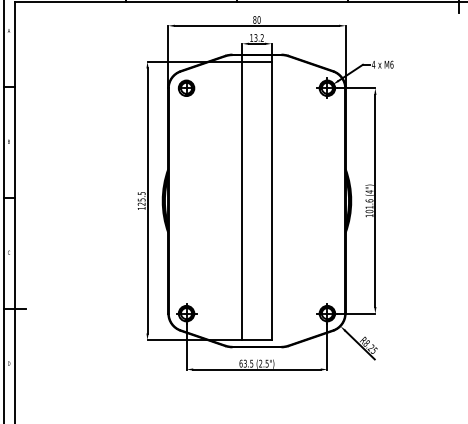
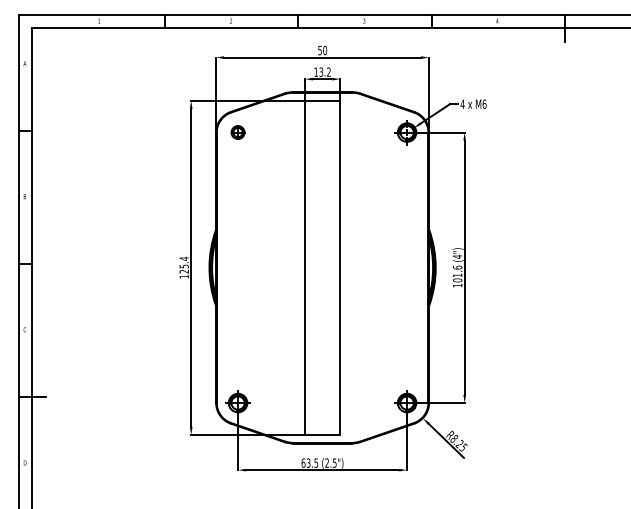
text: (254, 19) -> (319, 50), 80 -> 50
part: (186, 88) -> (237, 132), size x0.7
text: (141, 193) -> (183, 258), 125.5 -> 125.4

